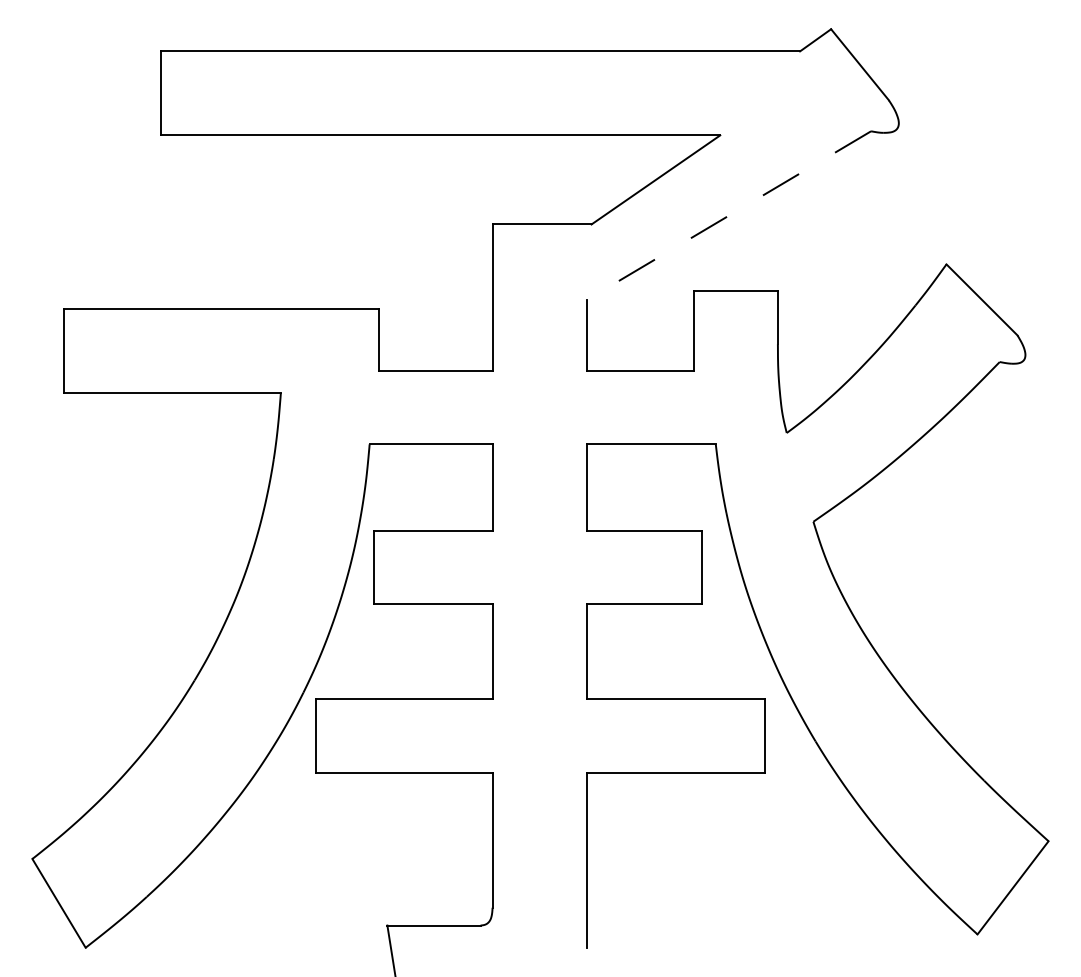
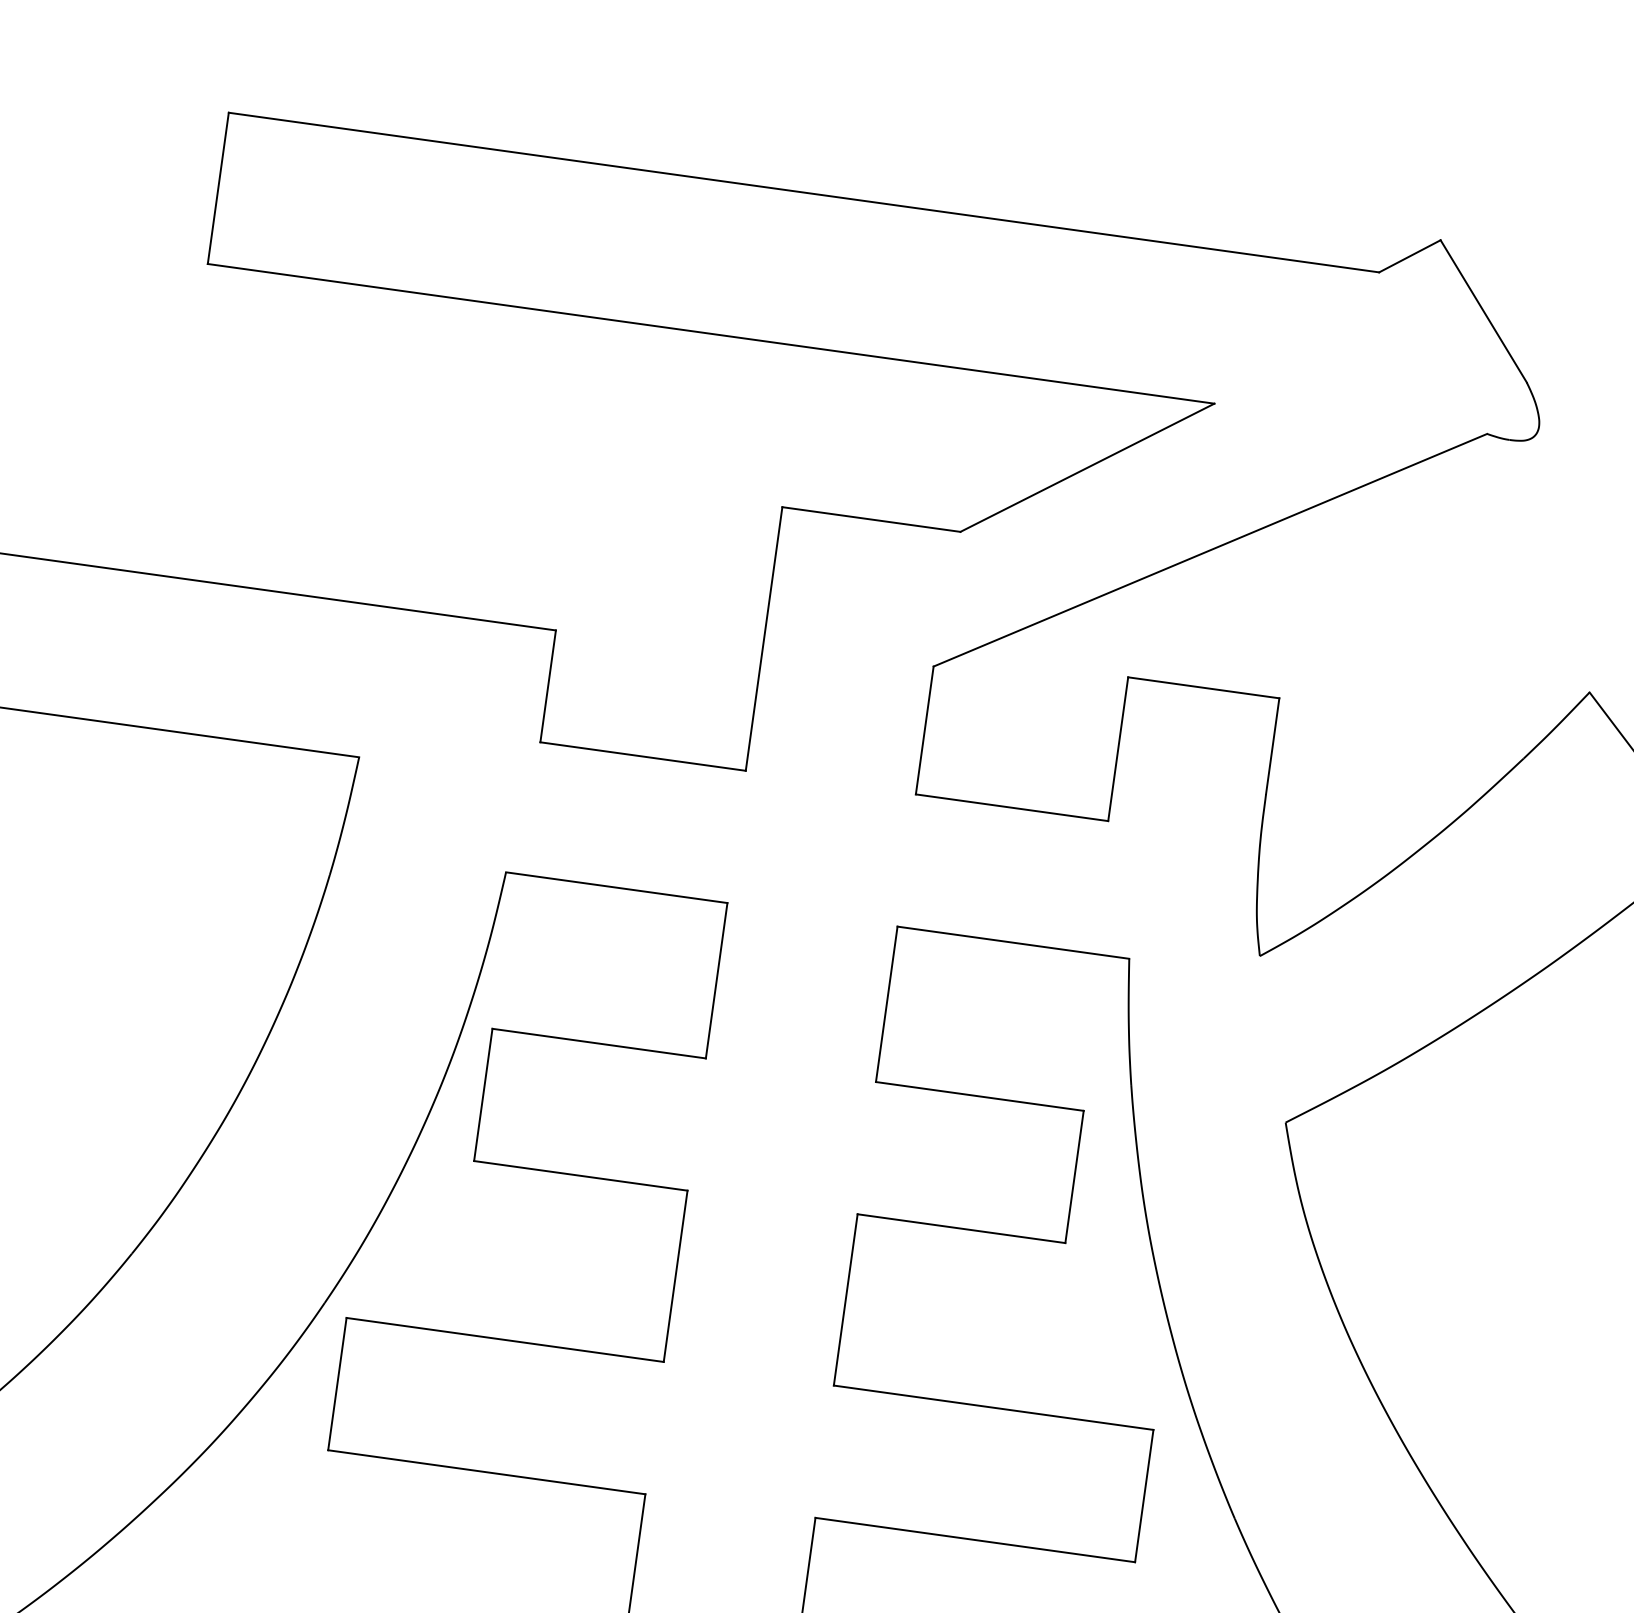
line: (728, 215) -> (1209, 549), dashed -> solid

